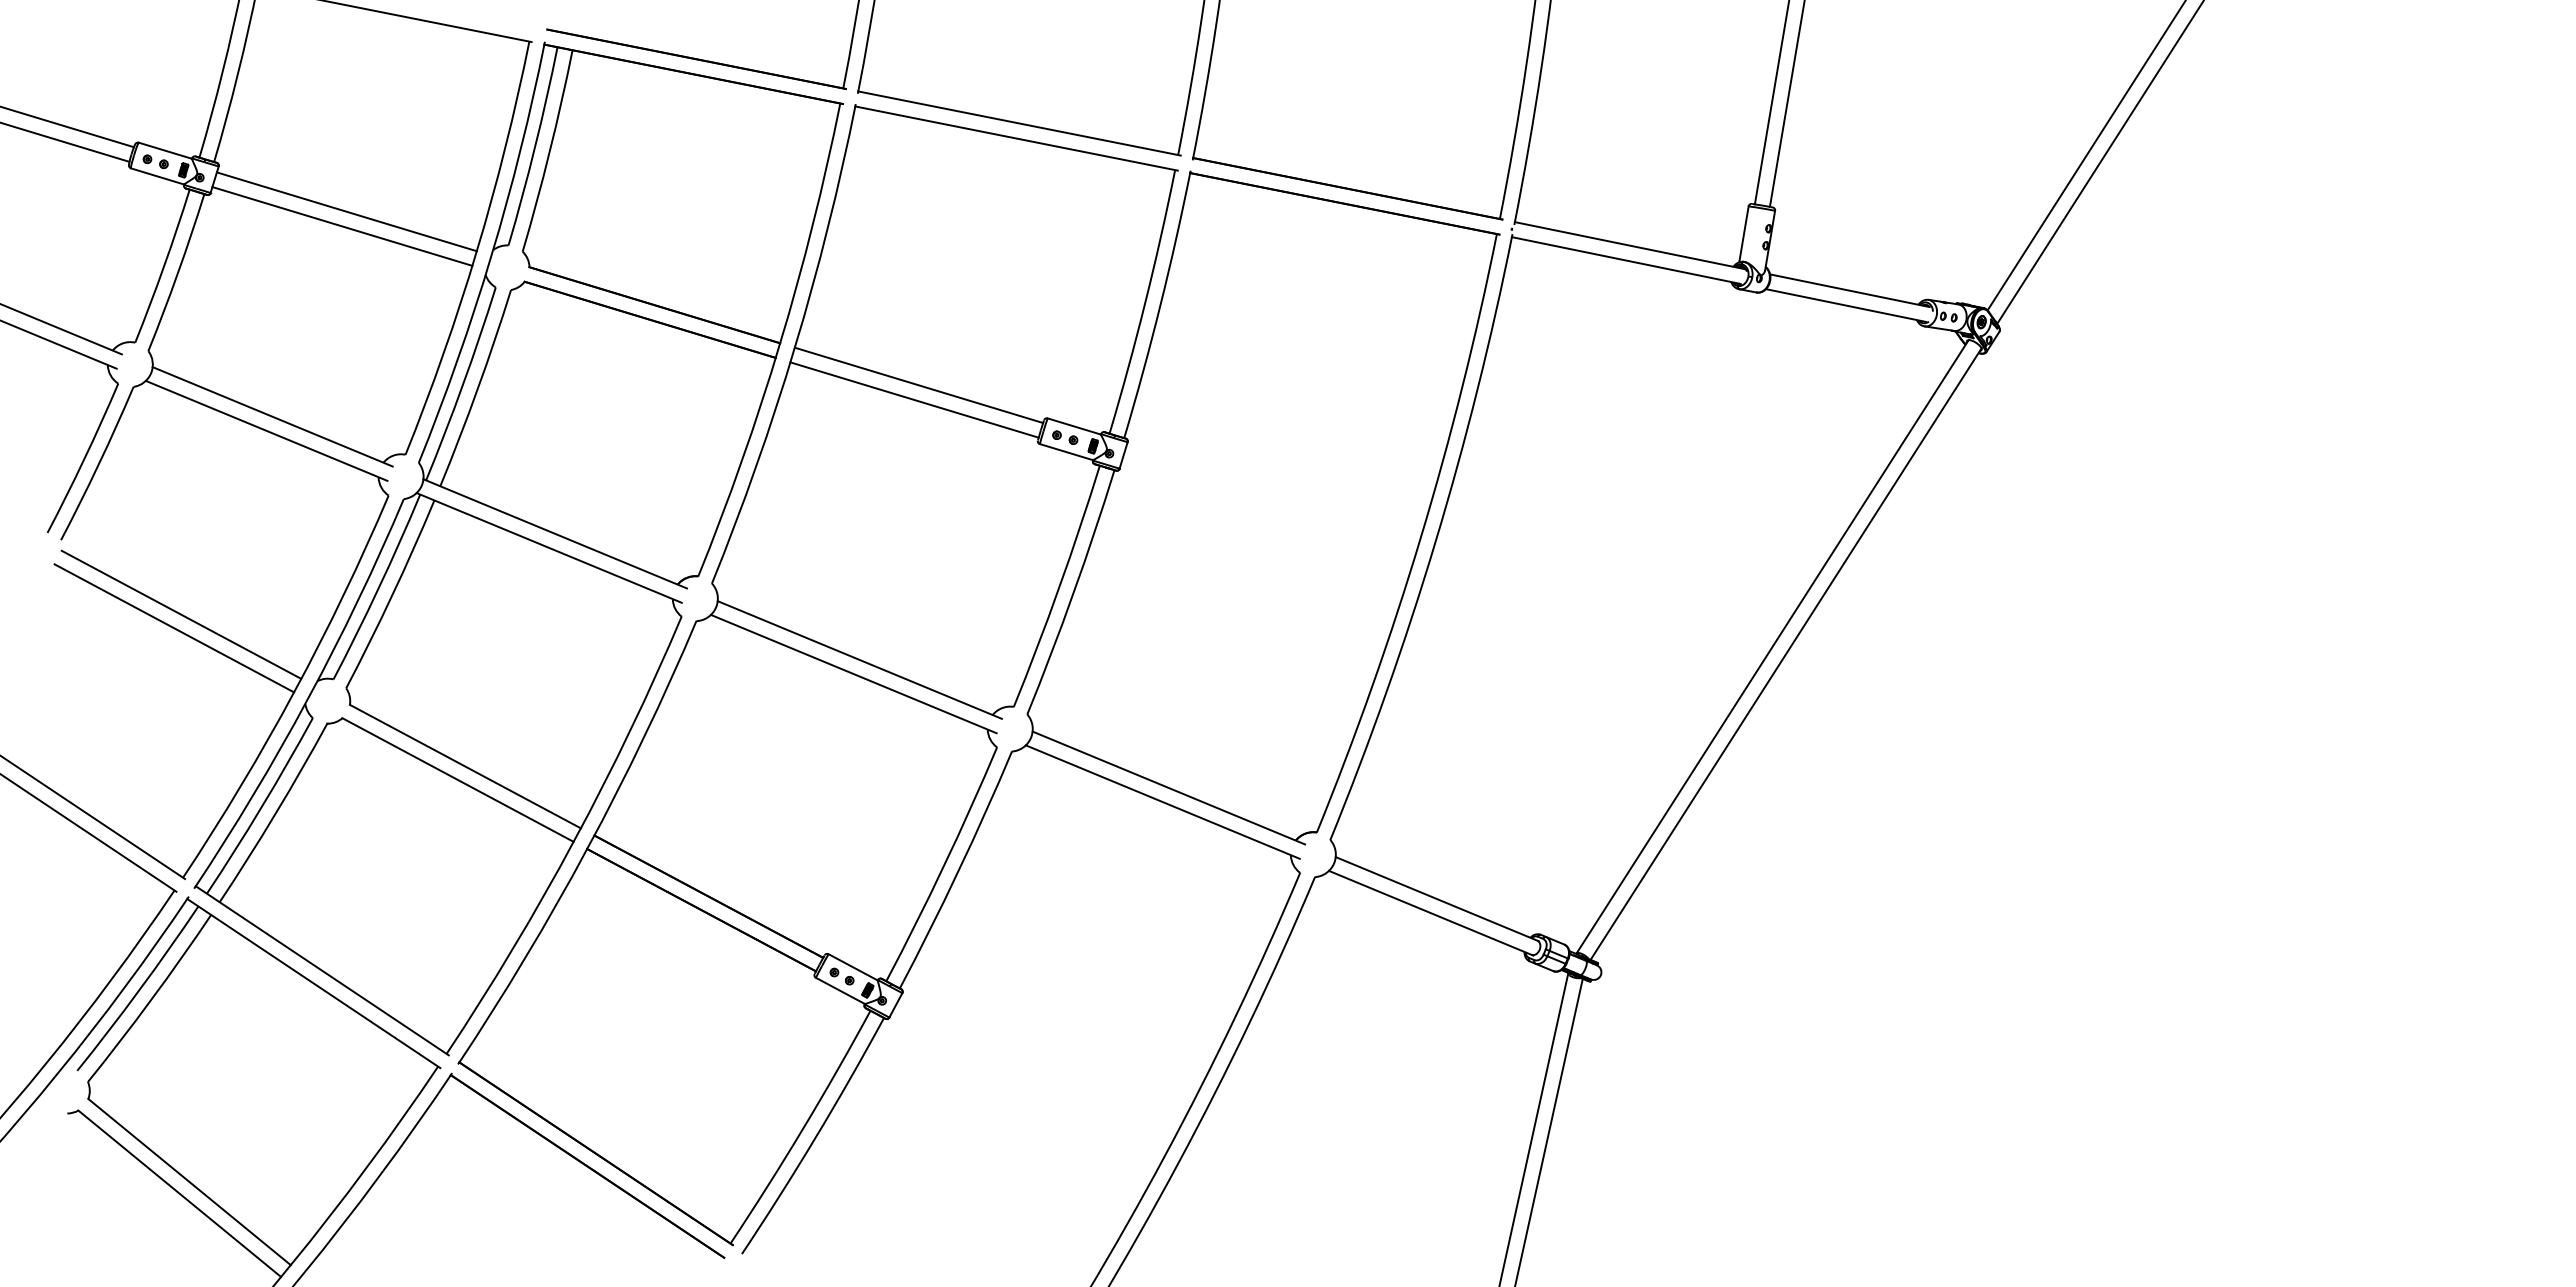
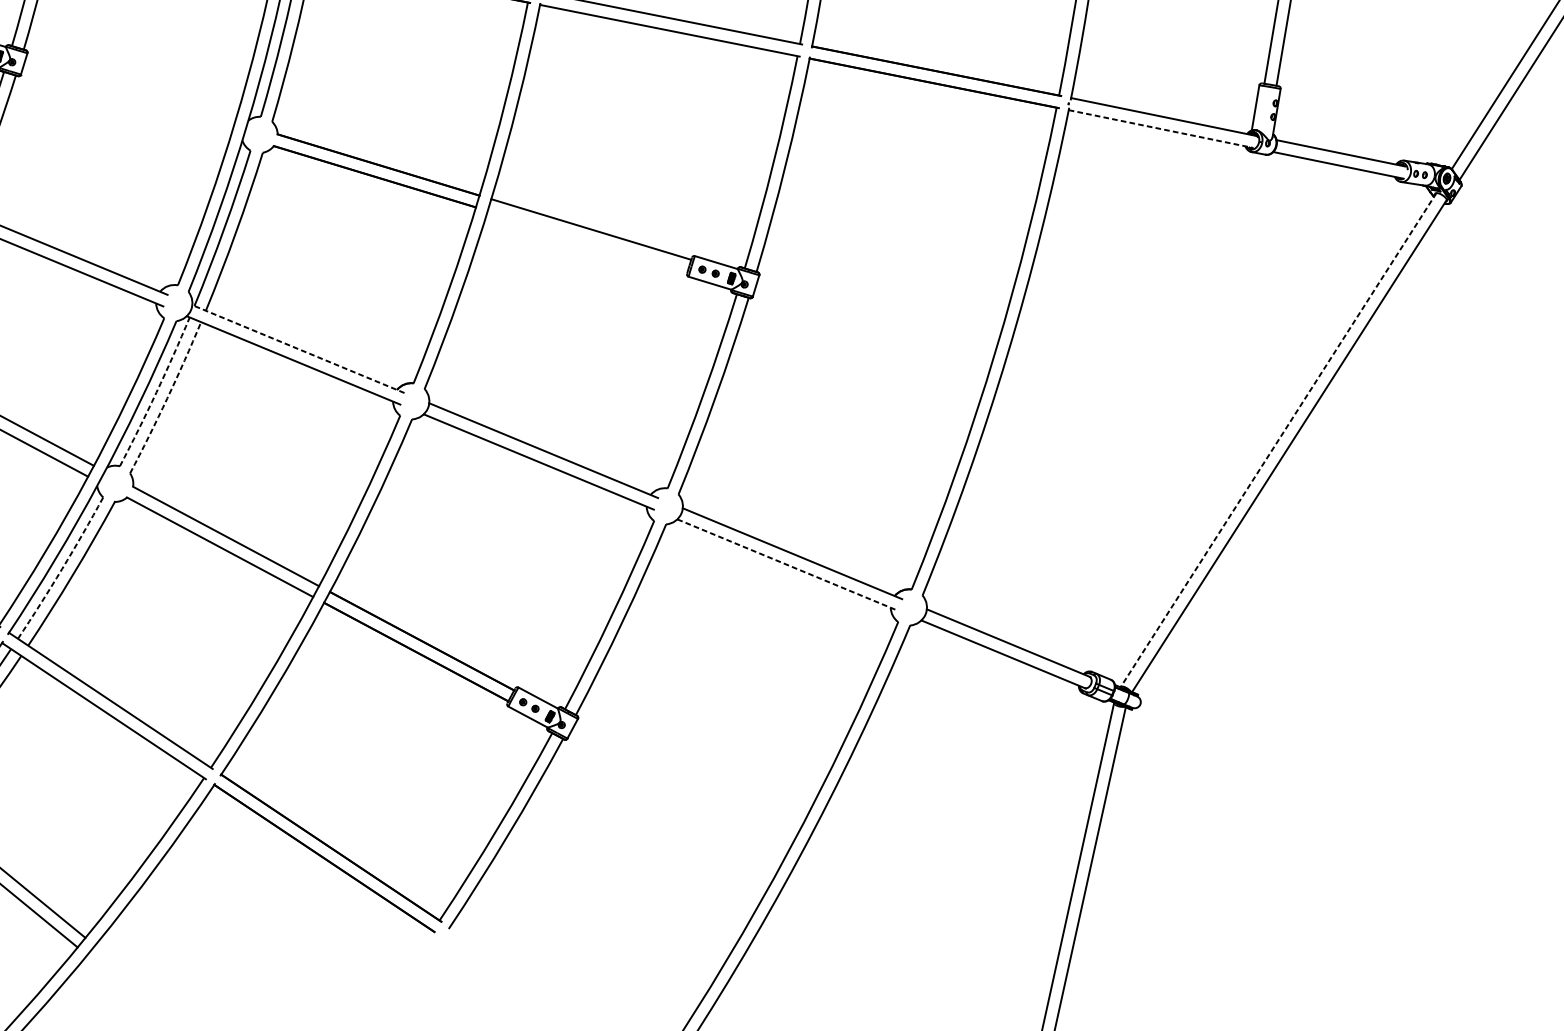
line: (346, 211) -> (130, 89), removed
line: (342, 226) -> (127, 101), removed
line: (1626, 260) -> (1161, 128), solid -> dashed
line: (914, 399) -> (587, 240), removed
line: (555, 533) -> (298, 348), solid -> dashed
arc: (378, 587) -> (156, 392), solid -> dashed
arc: (392, 595) -> (167, 398), solid -> dashed
line: (1772, 647) -> (1278, 440), solid -> dashed
line: (1163, 802) -> (788, 565), solid -> dashed
arc: (261, 807) -> (61, 569), solid -> dashed

